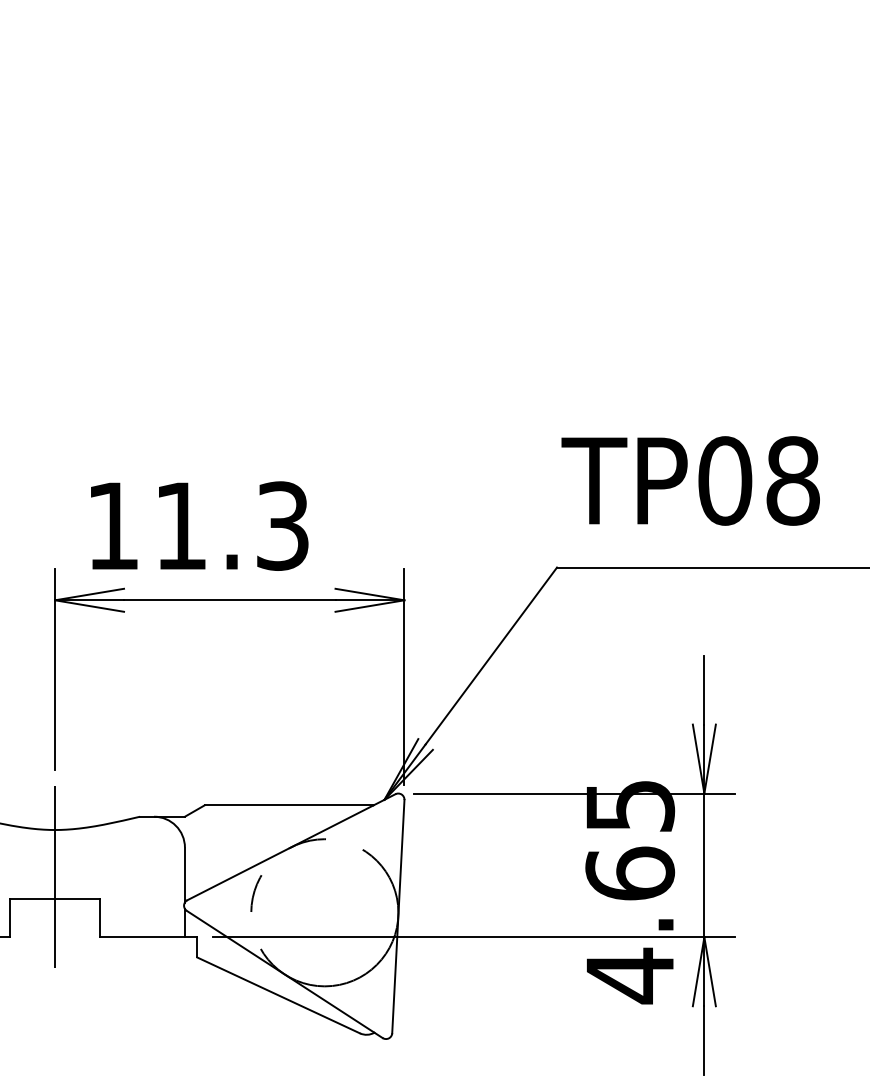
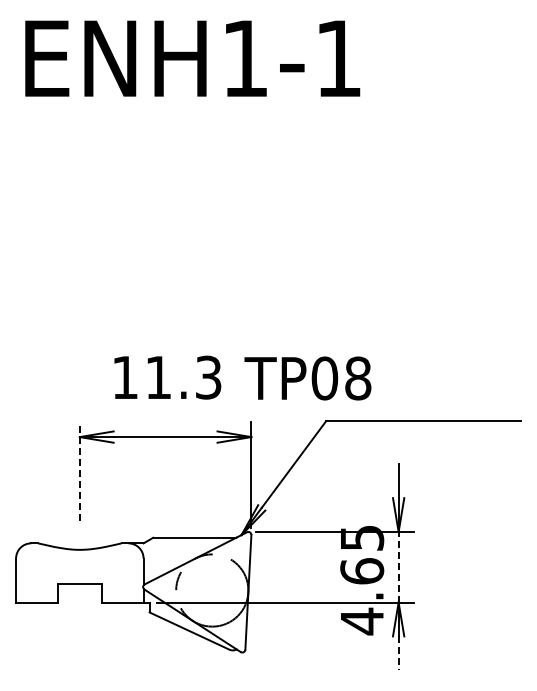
text: (689, 480) -> (307, 378), moved
text: (198, 525) -> (167, 377), moved
line: (54, 668) -> (79, 470), solid -> dashed
line: (704, 863) -> (398, 566), solid -> dashed
line: (54, 876) -> (79, 572), removed
line: (704, 1041) -> (398, 653), solid -> dashed

